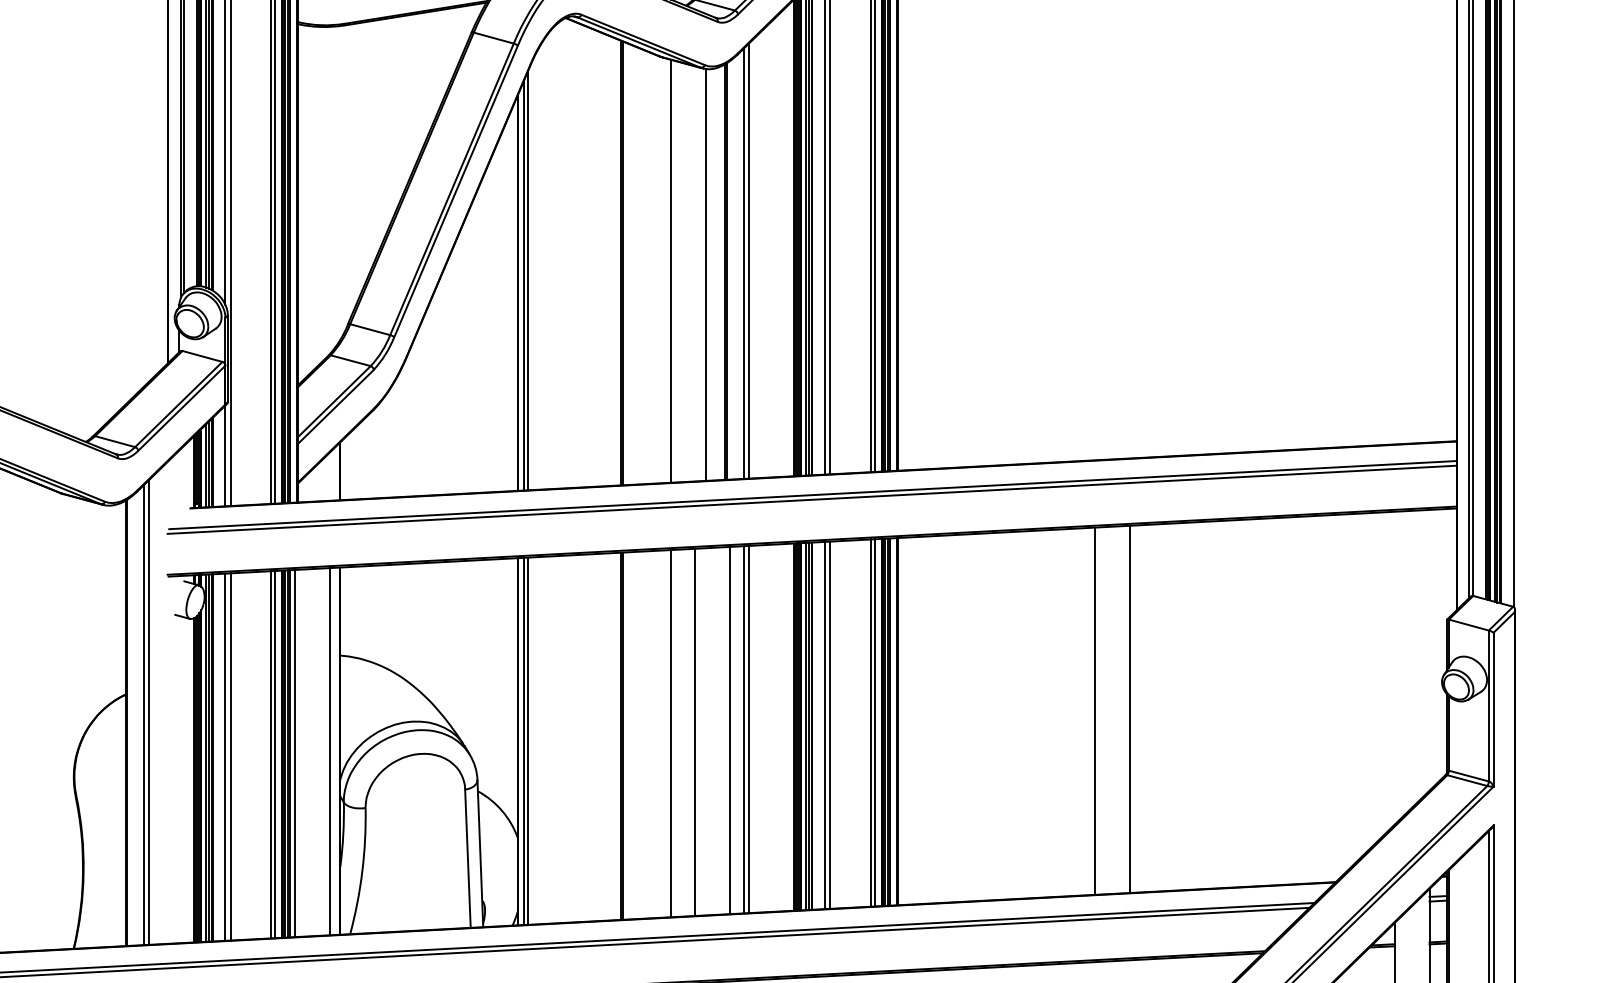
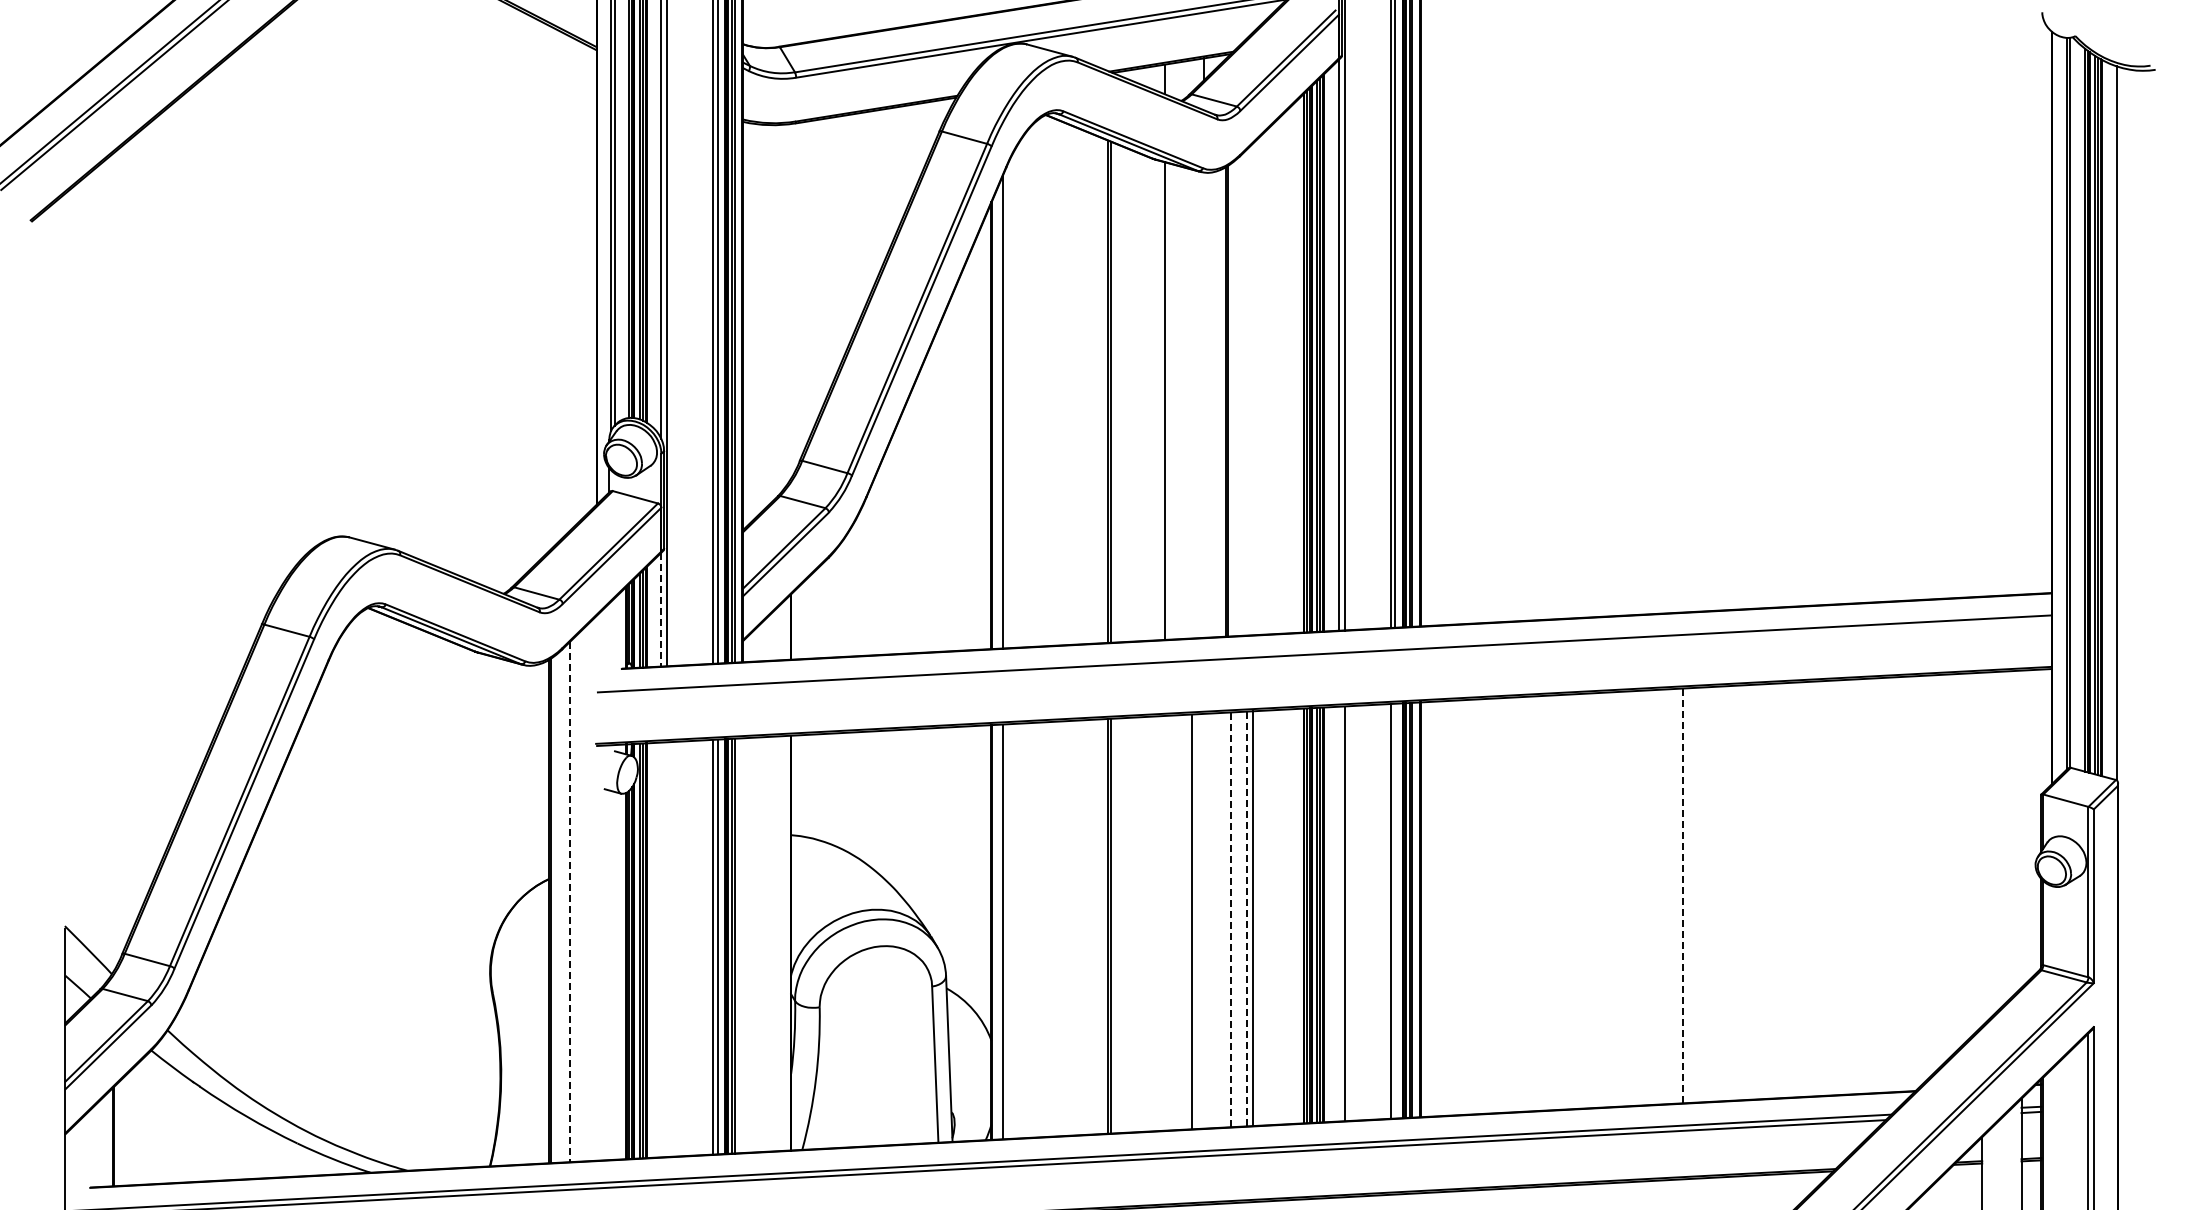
line: (748, 261) -> (1252, 389), removed
line: (744, 263) -> (1247, 392), removed
line: (705, 274) -> (1203, 404), removed
line: (523, 285) -> (998, 417), removed
line: (225, 455) -> (661, 609), solid -> dashed
line: (811, 499) -> (1323, 658), removed
line: (1129, 709) -> (1682, 895), solid -> dashed
line: (1094, 710) -> (1643, 897), removed
line: (149, 712) -> (575, 899), removed
line: (144, 715) -> (569, 902), solid -> dashed
line: (875, 722) -> (1395, 910), removed
line: (824, 724) -> (1338, 913), removed
line: (730, 730) -> (1231, 919), solid -> dashed
line: (744, 730) -> (1247, 919), solid -> dashed
line: (670, 732) -> (1164, 922), removed
line: (523, 740) -> (998, 931), removed
line: (330, 751) -> (779, 943), removed
line: (295, 753) -> (740, 945), removed
line: (225, 756) -> (661, 949), removed
line: (230, 756) -> (667, 949), removed

